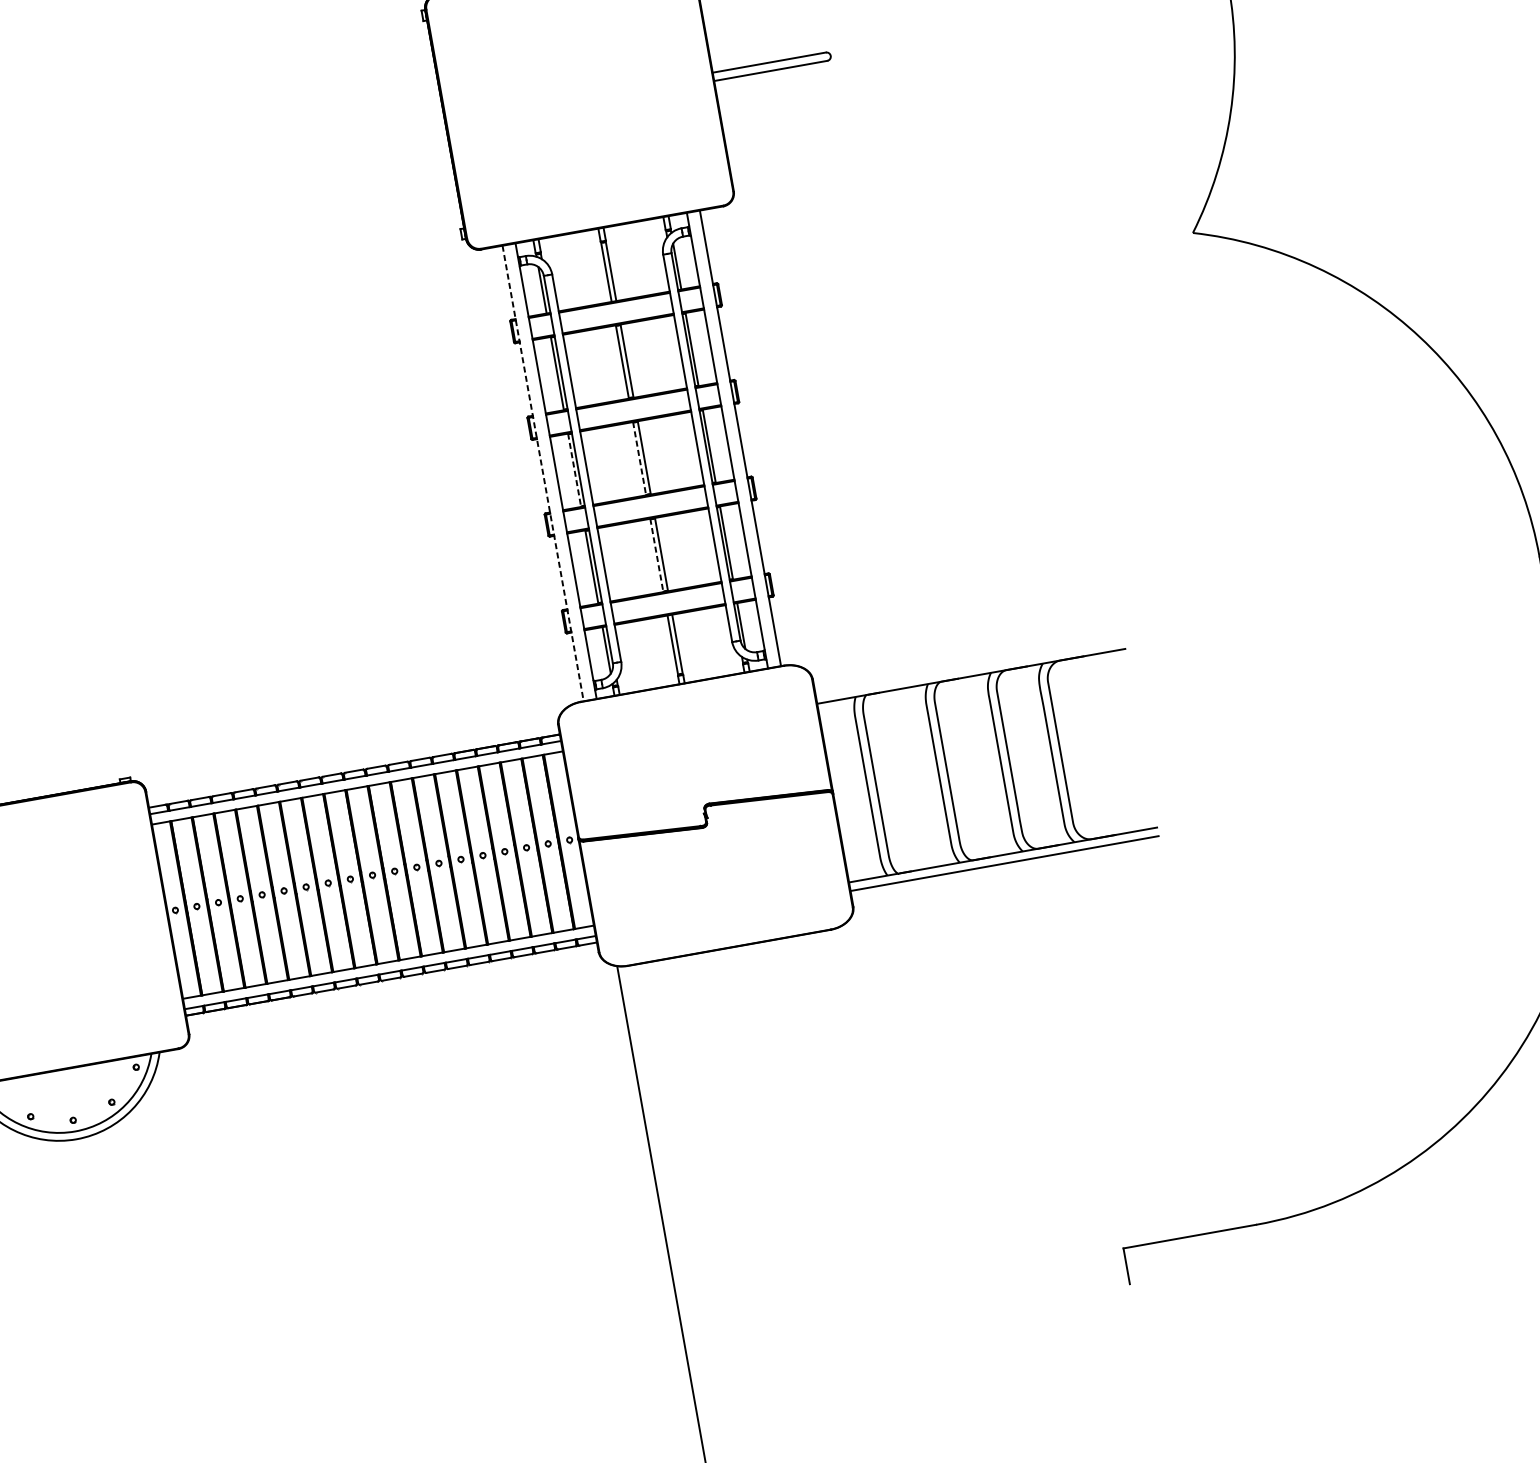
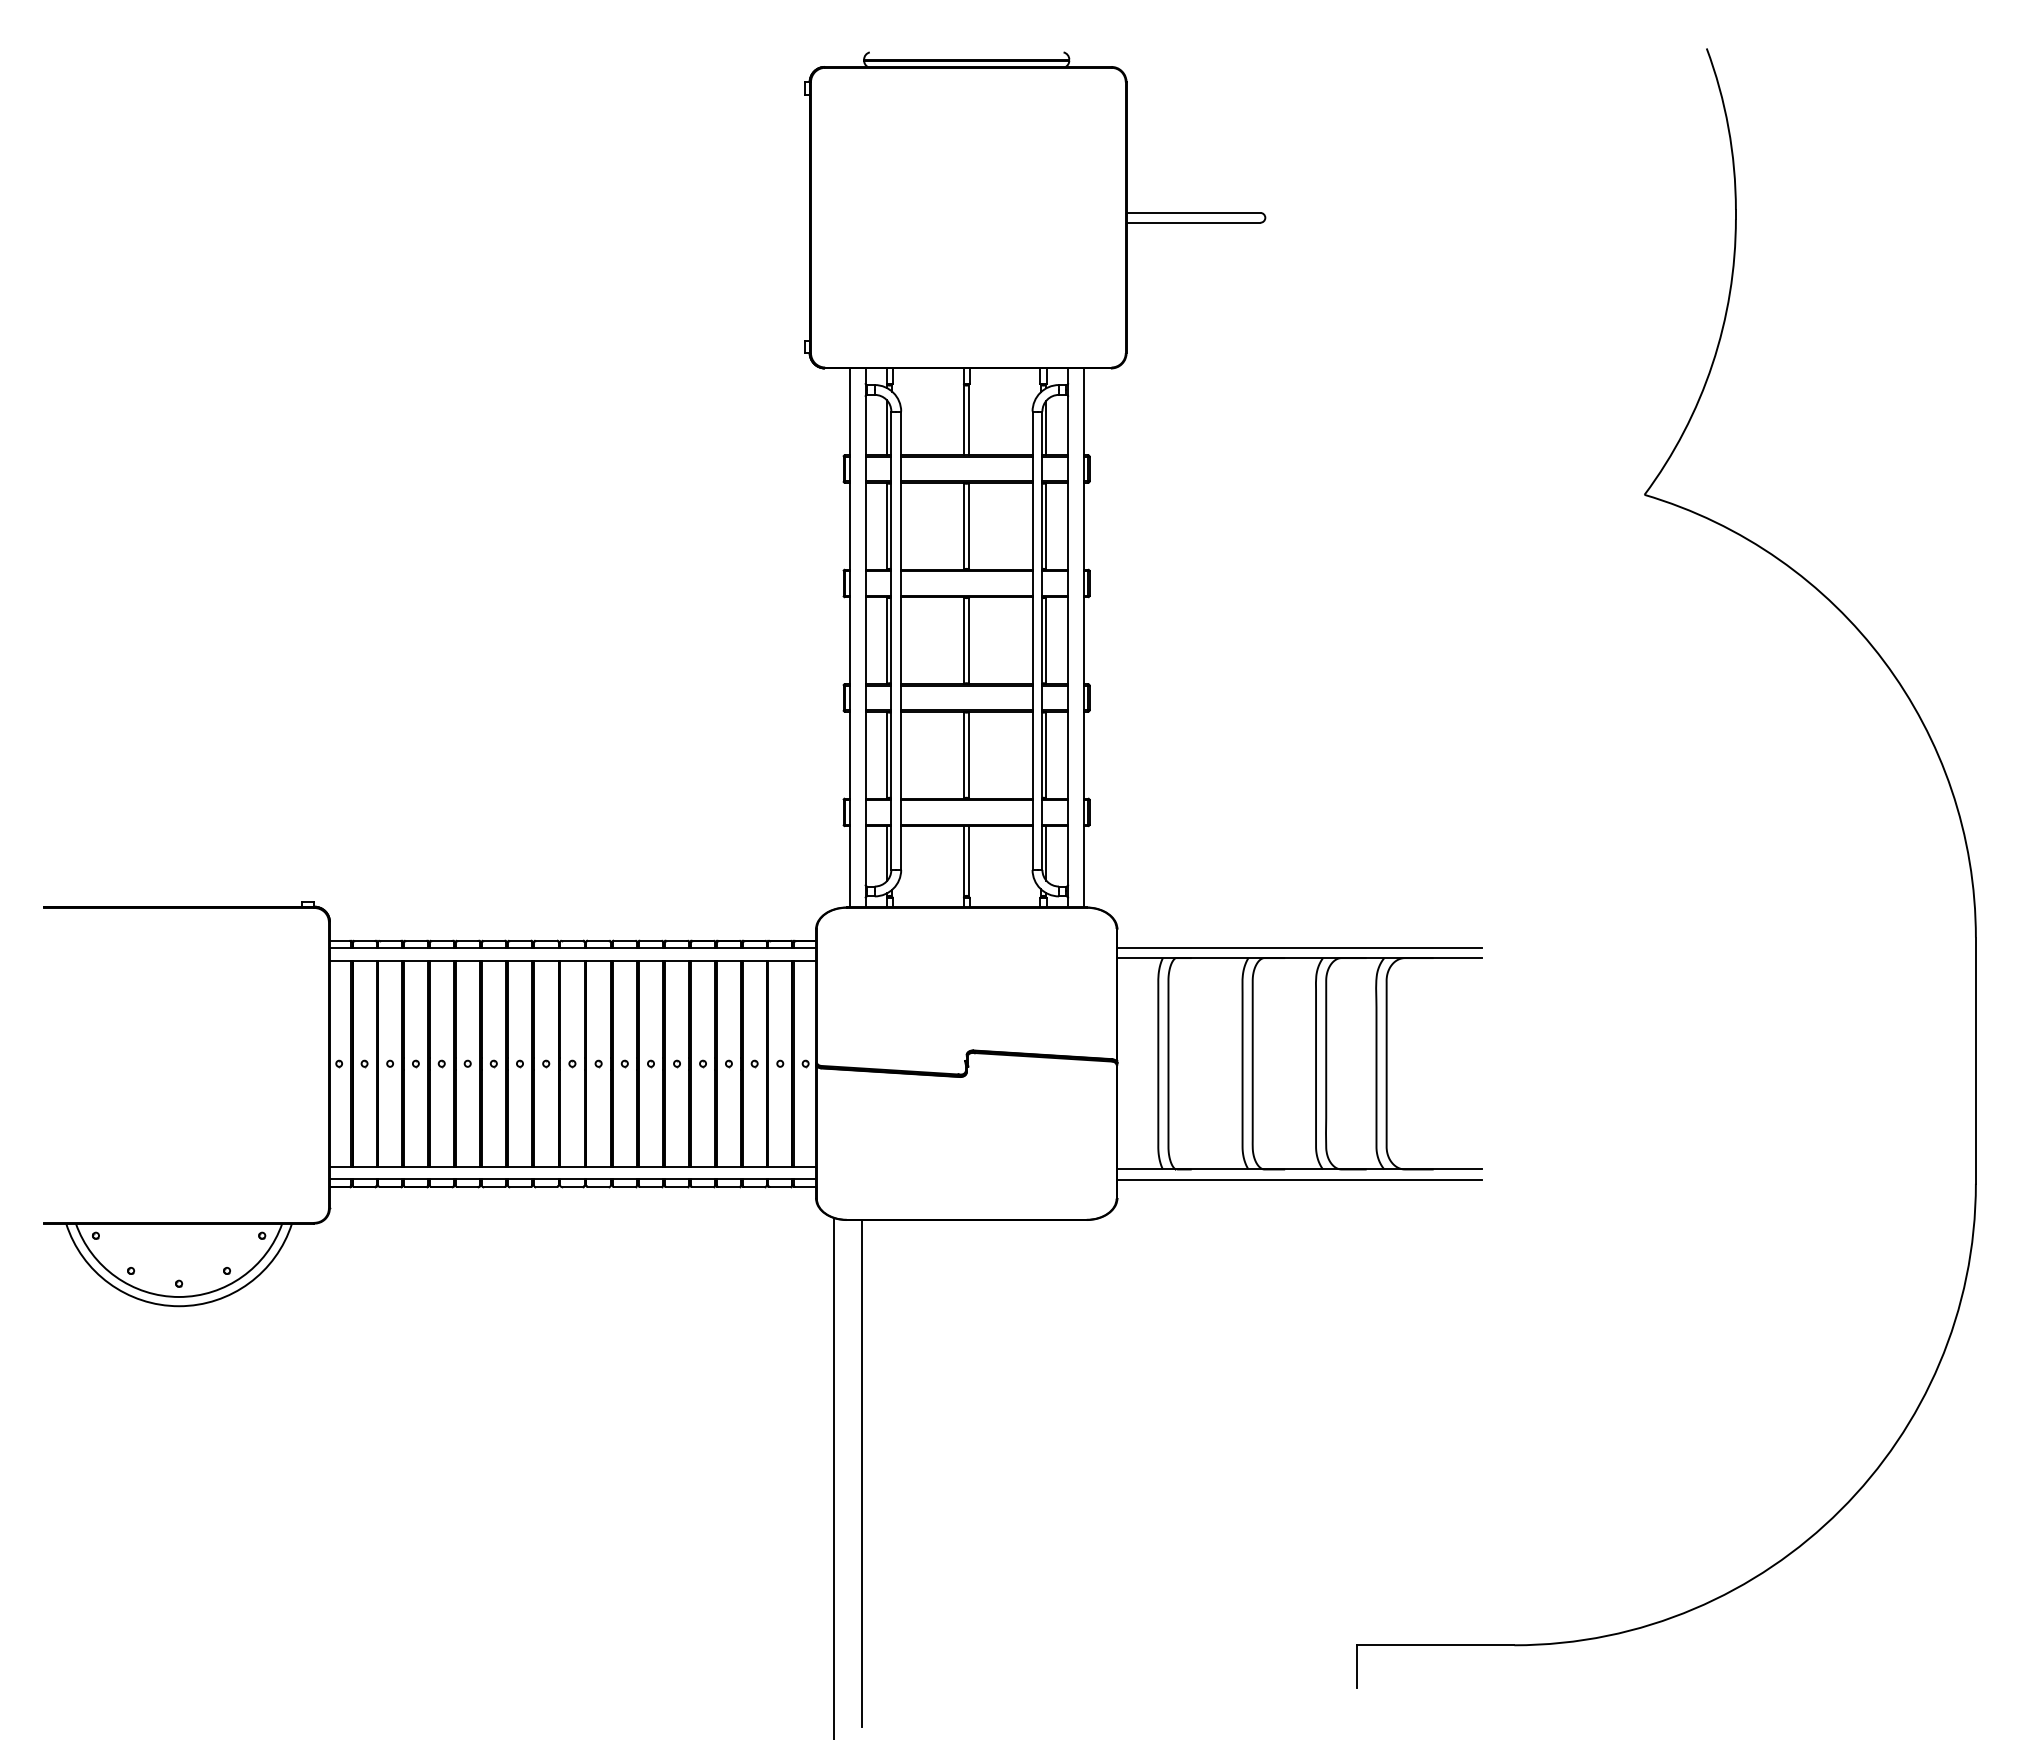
line: (639, 459) -> (963, 641), dashed -> solid
line: (574, 471) -> (886, 641), dashed -> solid
line: (543, 473) -> (850, 637), dashed -> solid
line: (656, 555) -> (963, 755), dashed -> solid
line: (969, 667) -> (1299, 947), added
line: (679, 1177) -> (862, 1473), added

